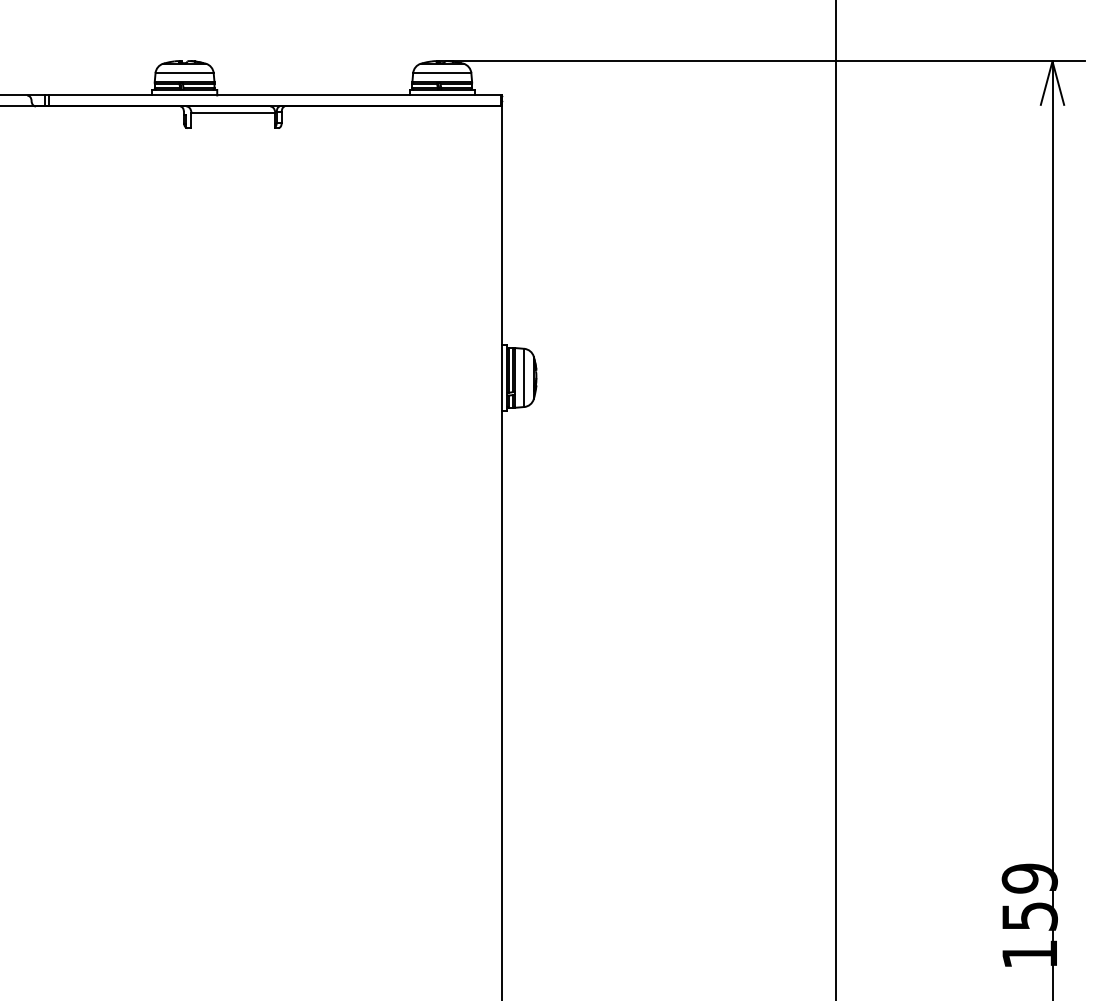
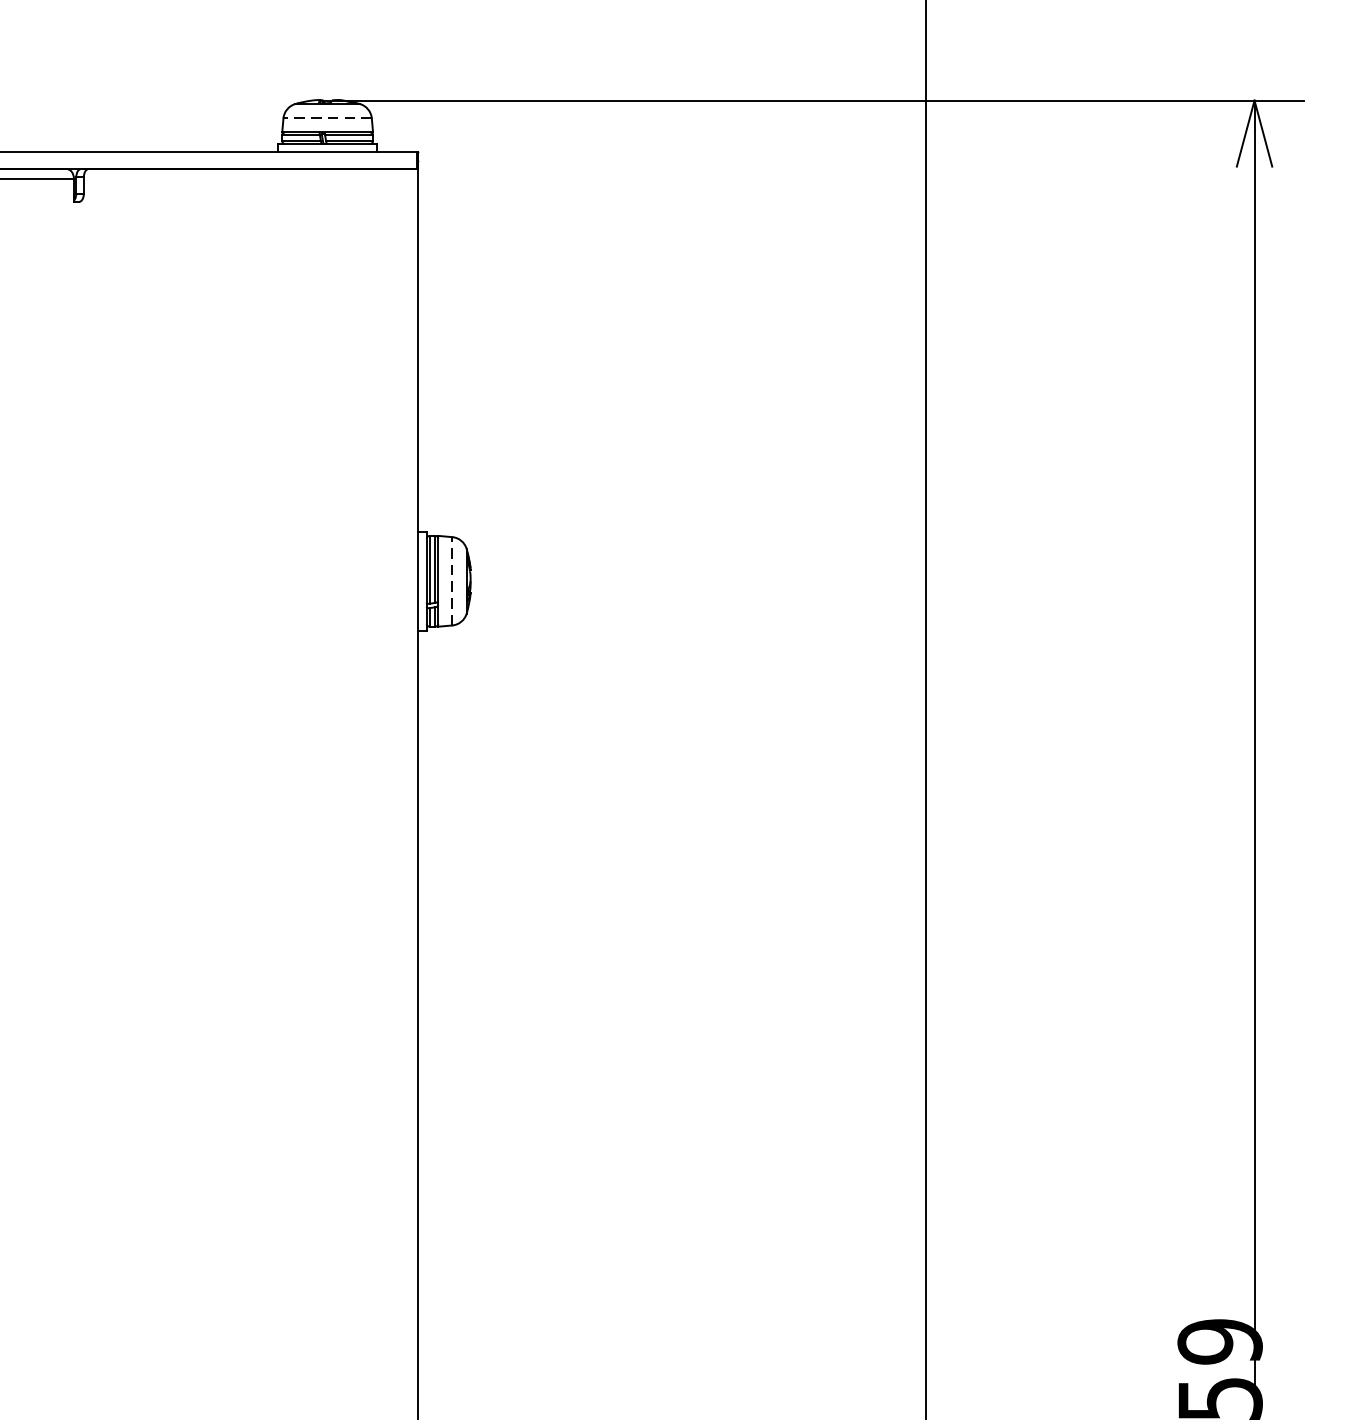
line: (441, 73) -> (326, 118), solid -> dashed
line: (524, 377) -> (452, 580), solid -> dashed

